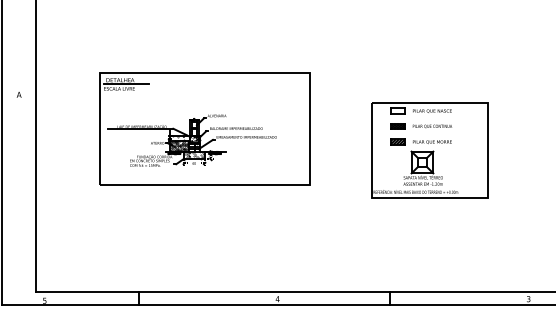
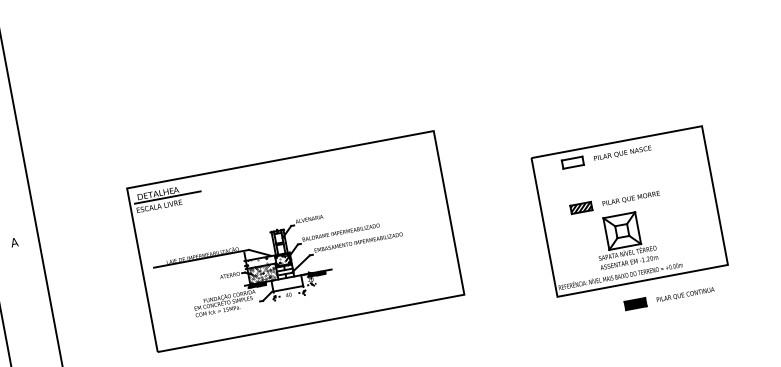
part: (420, 126) -> (668, 298), moved
hatch: (194, 155) -> (287, 283), removed

